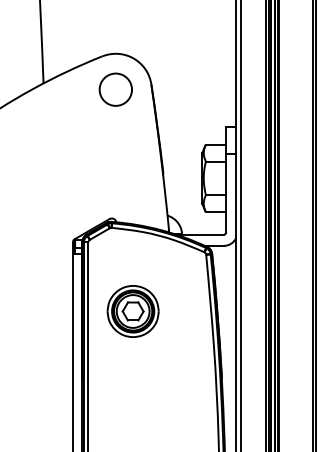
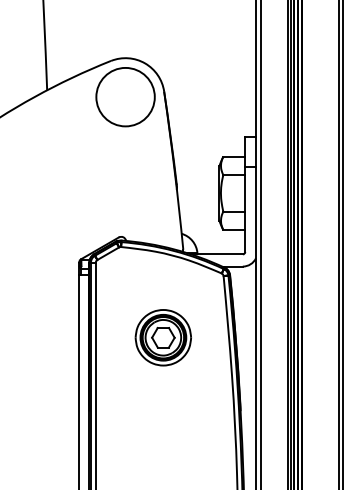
circle: (115, 89) -> (125, 96), size x1.67
part: (132, 311) -> (162, 337), moved

